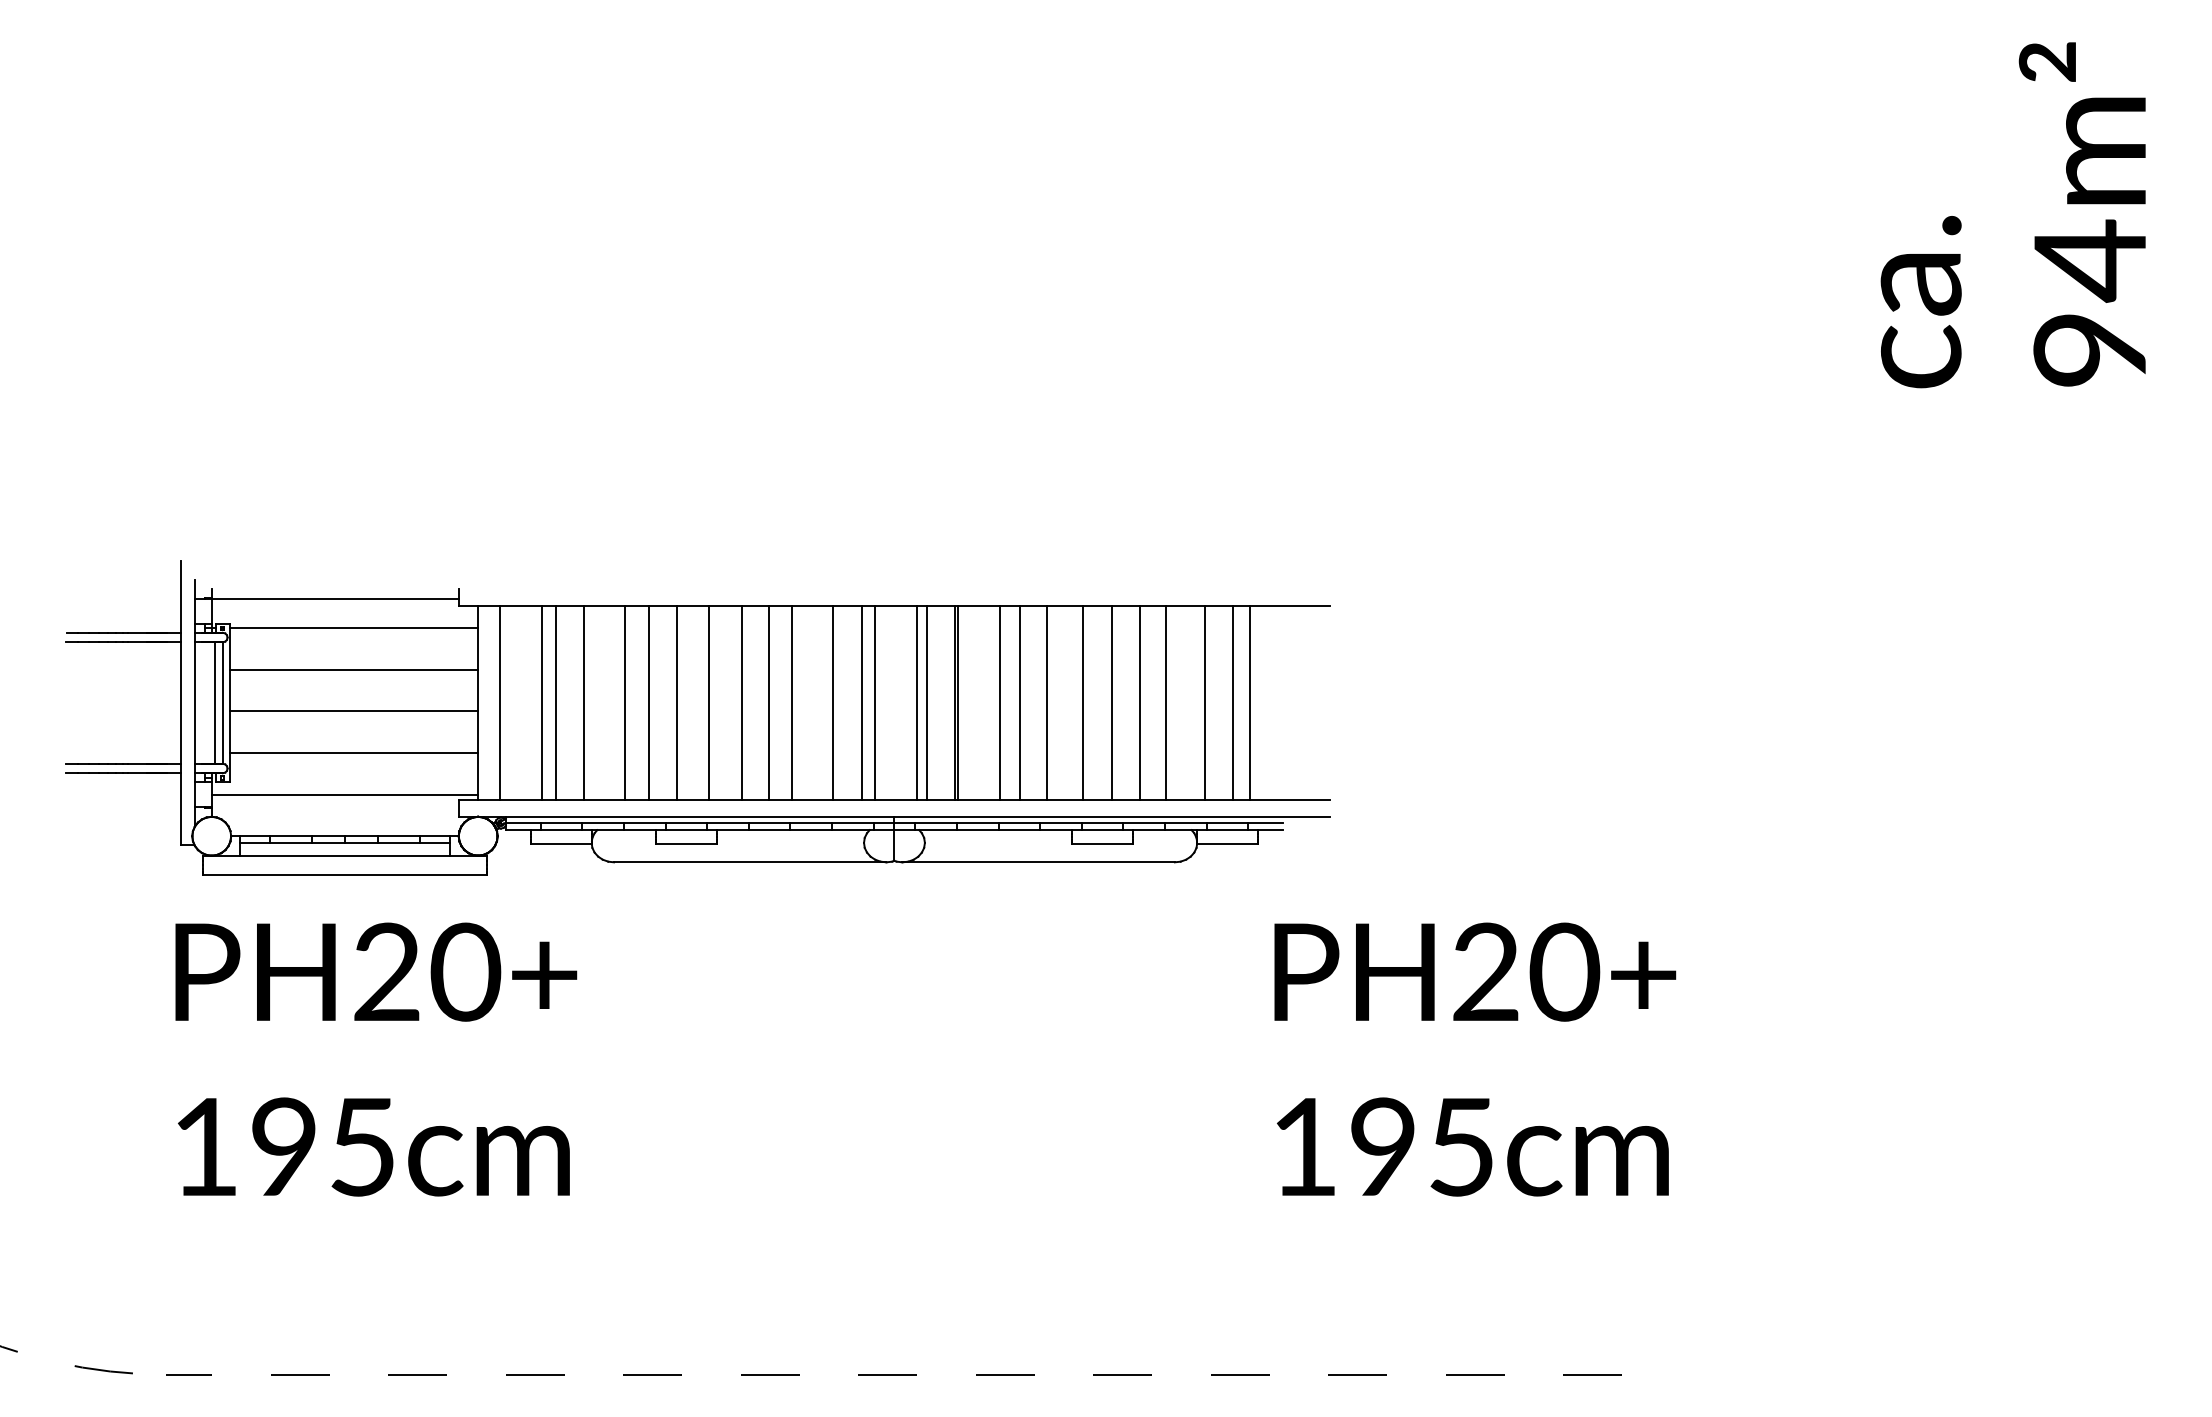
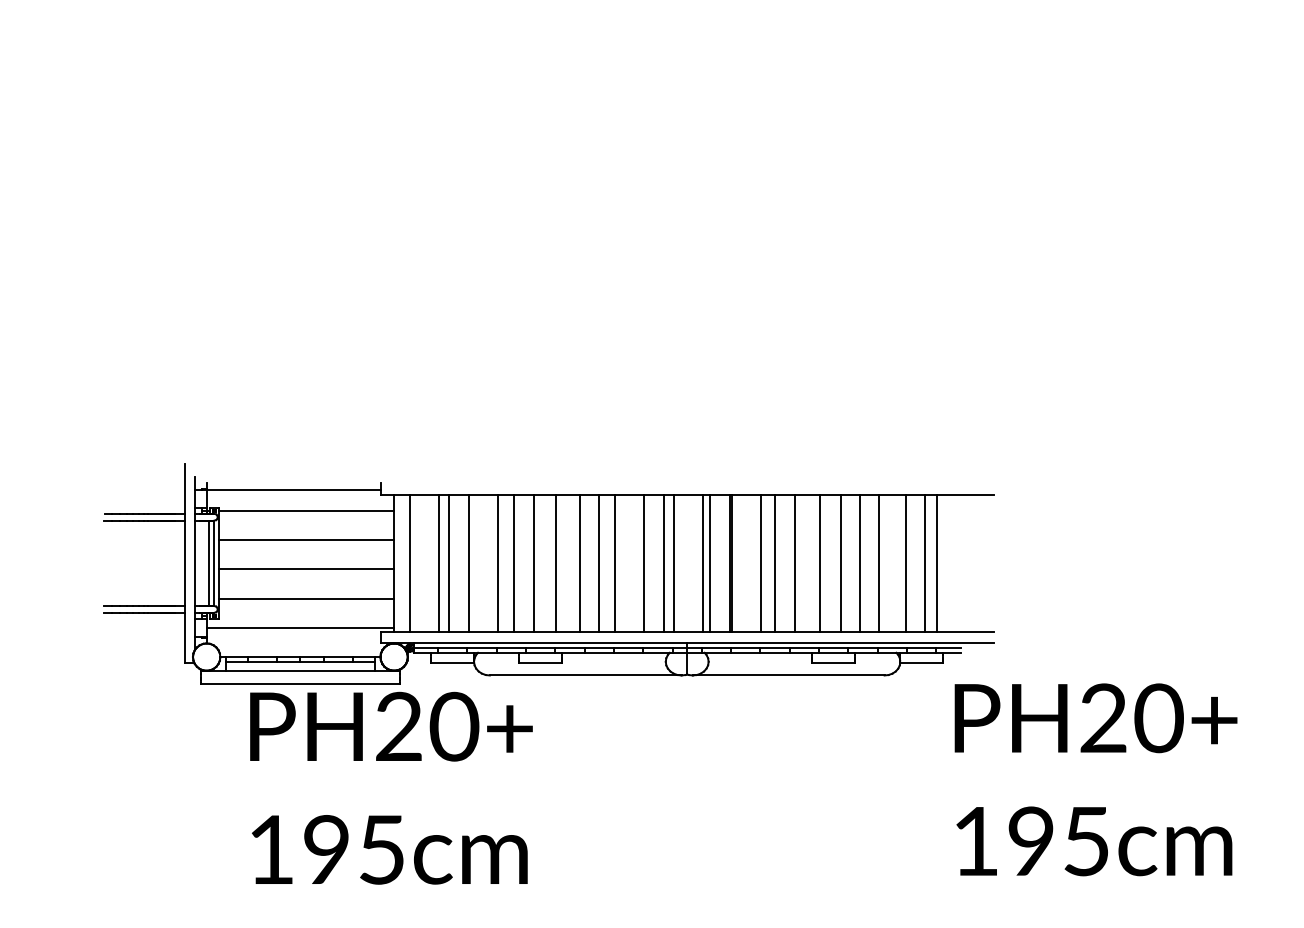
text: (376, 1059) -> (391, 788), moved
text: (1475, 1059) -> (1096, 779), moved

